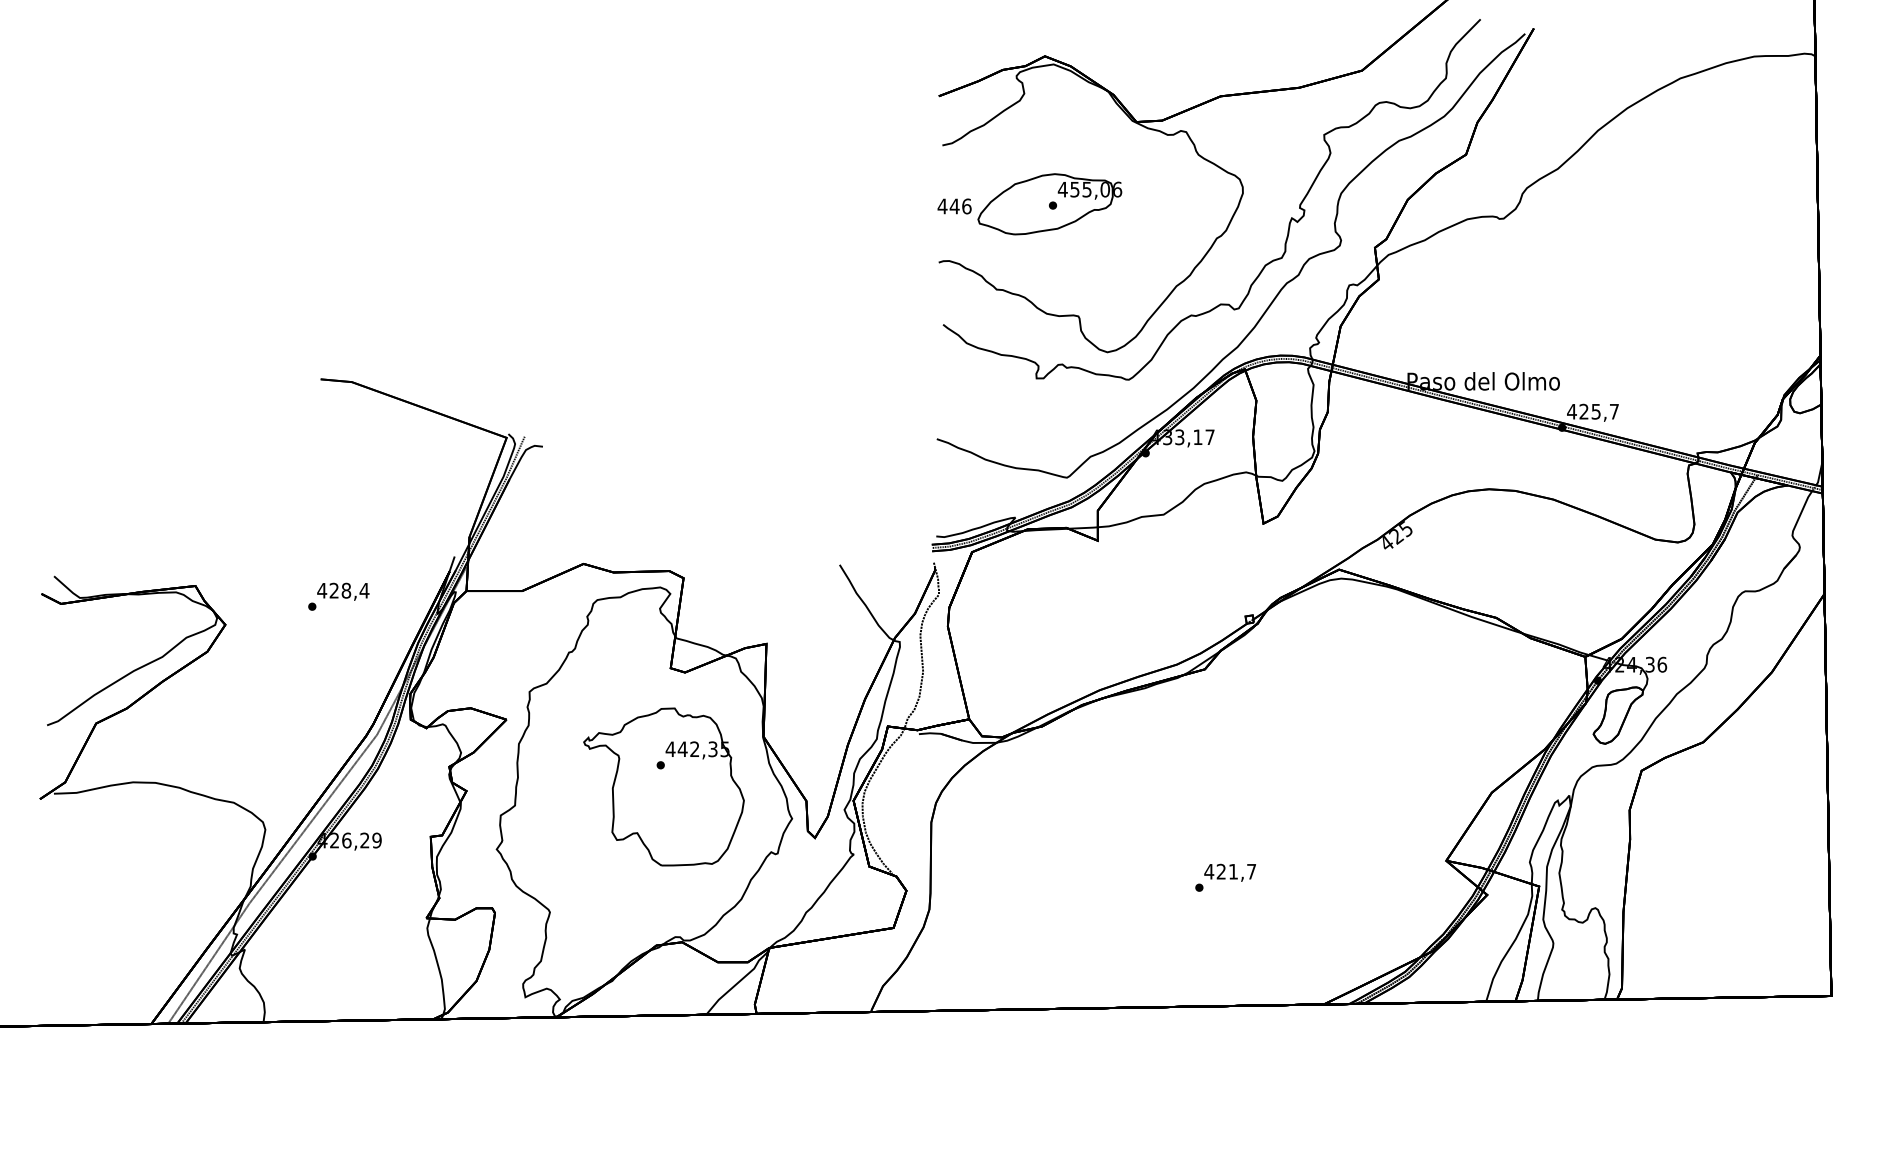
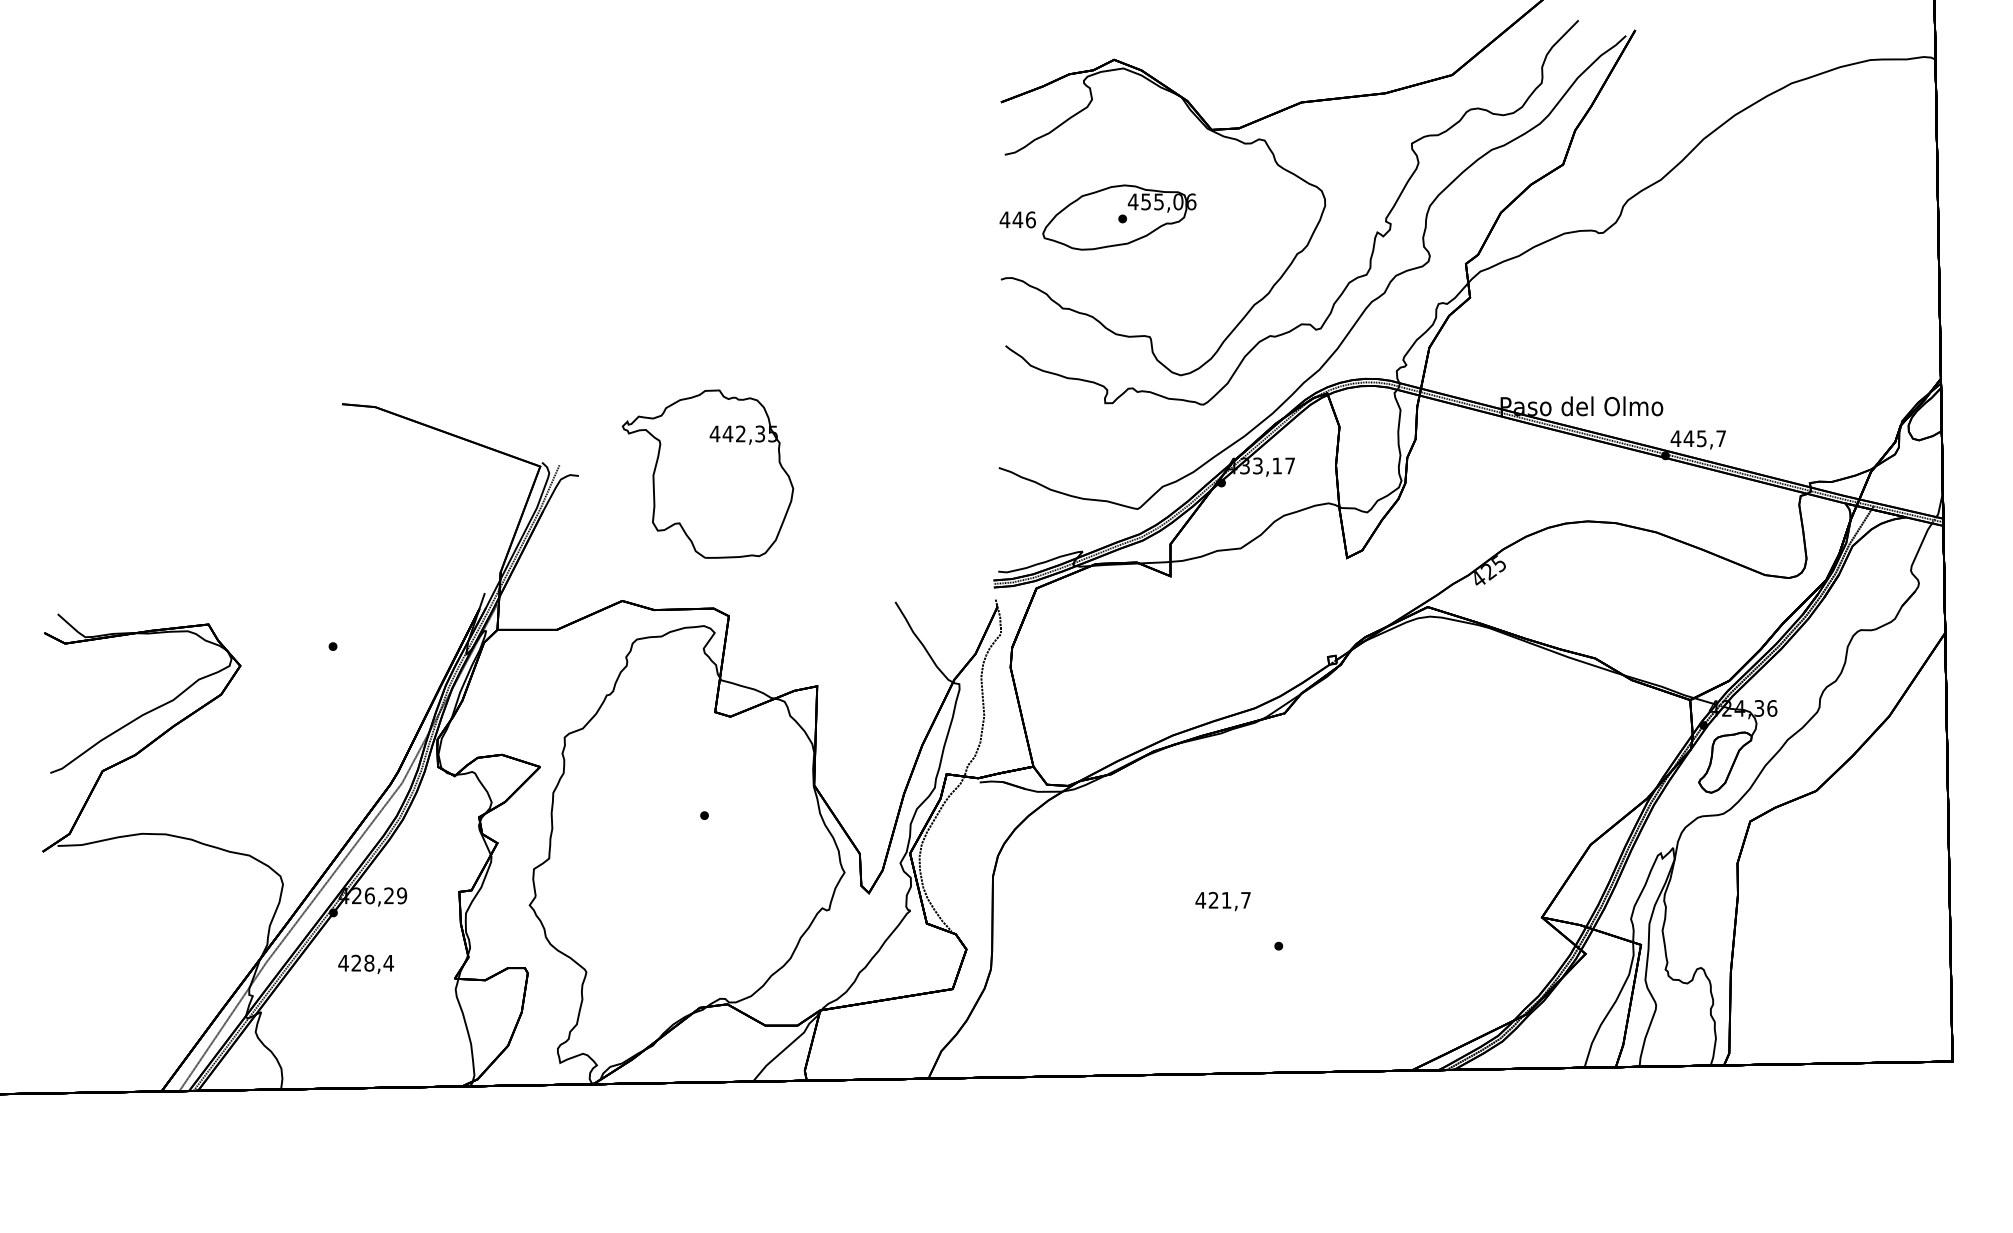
text: (1584, 411) -> (1689, 438), 425,7 -> 445,7
text: (343, 591) -> (366, 964), moved
part: (663, 786) -> (707, 473), moved
text: (1229, 872) -> (1222, 901), moved

